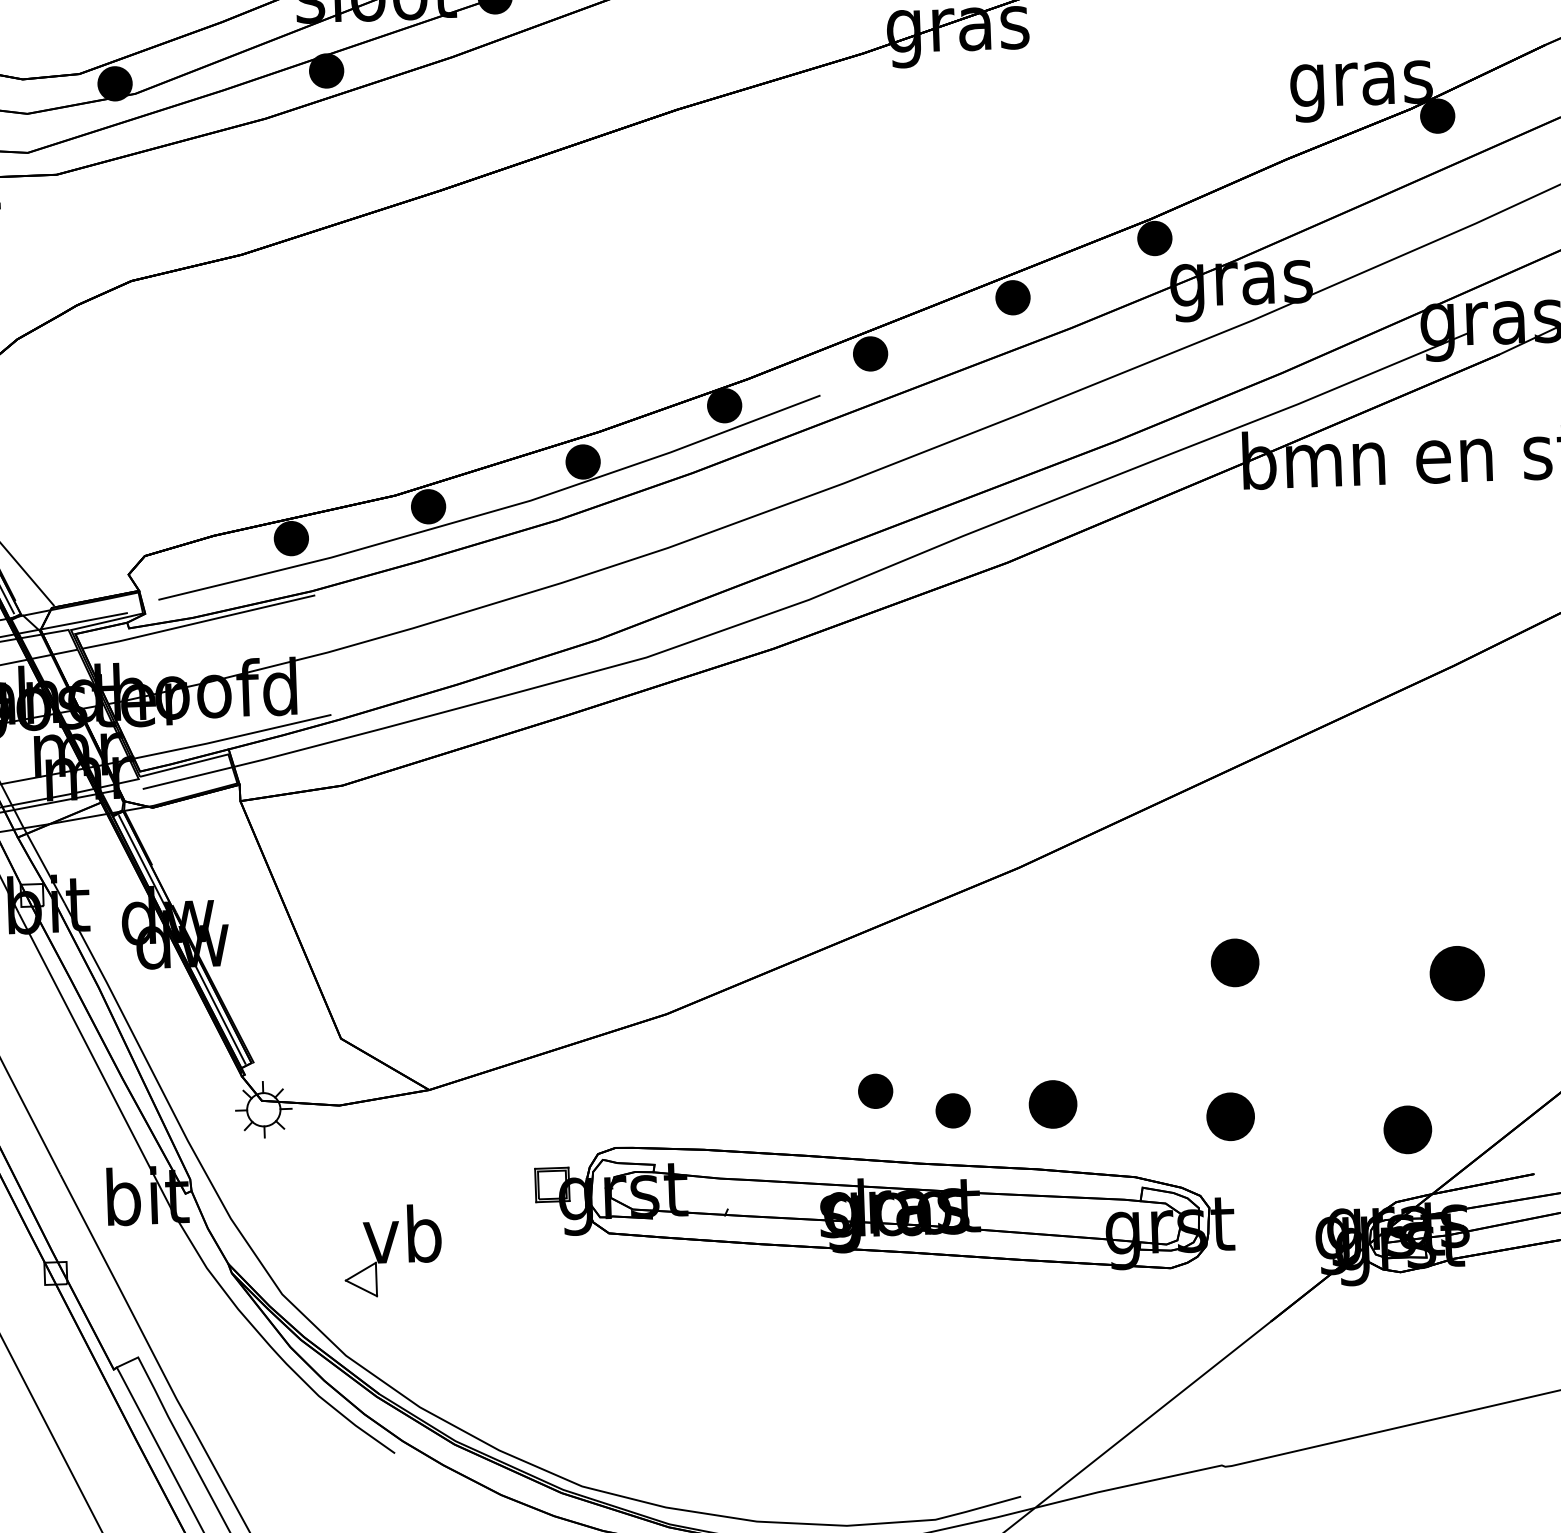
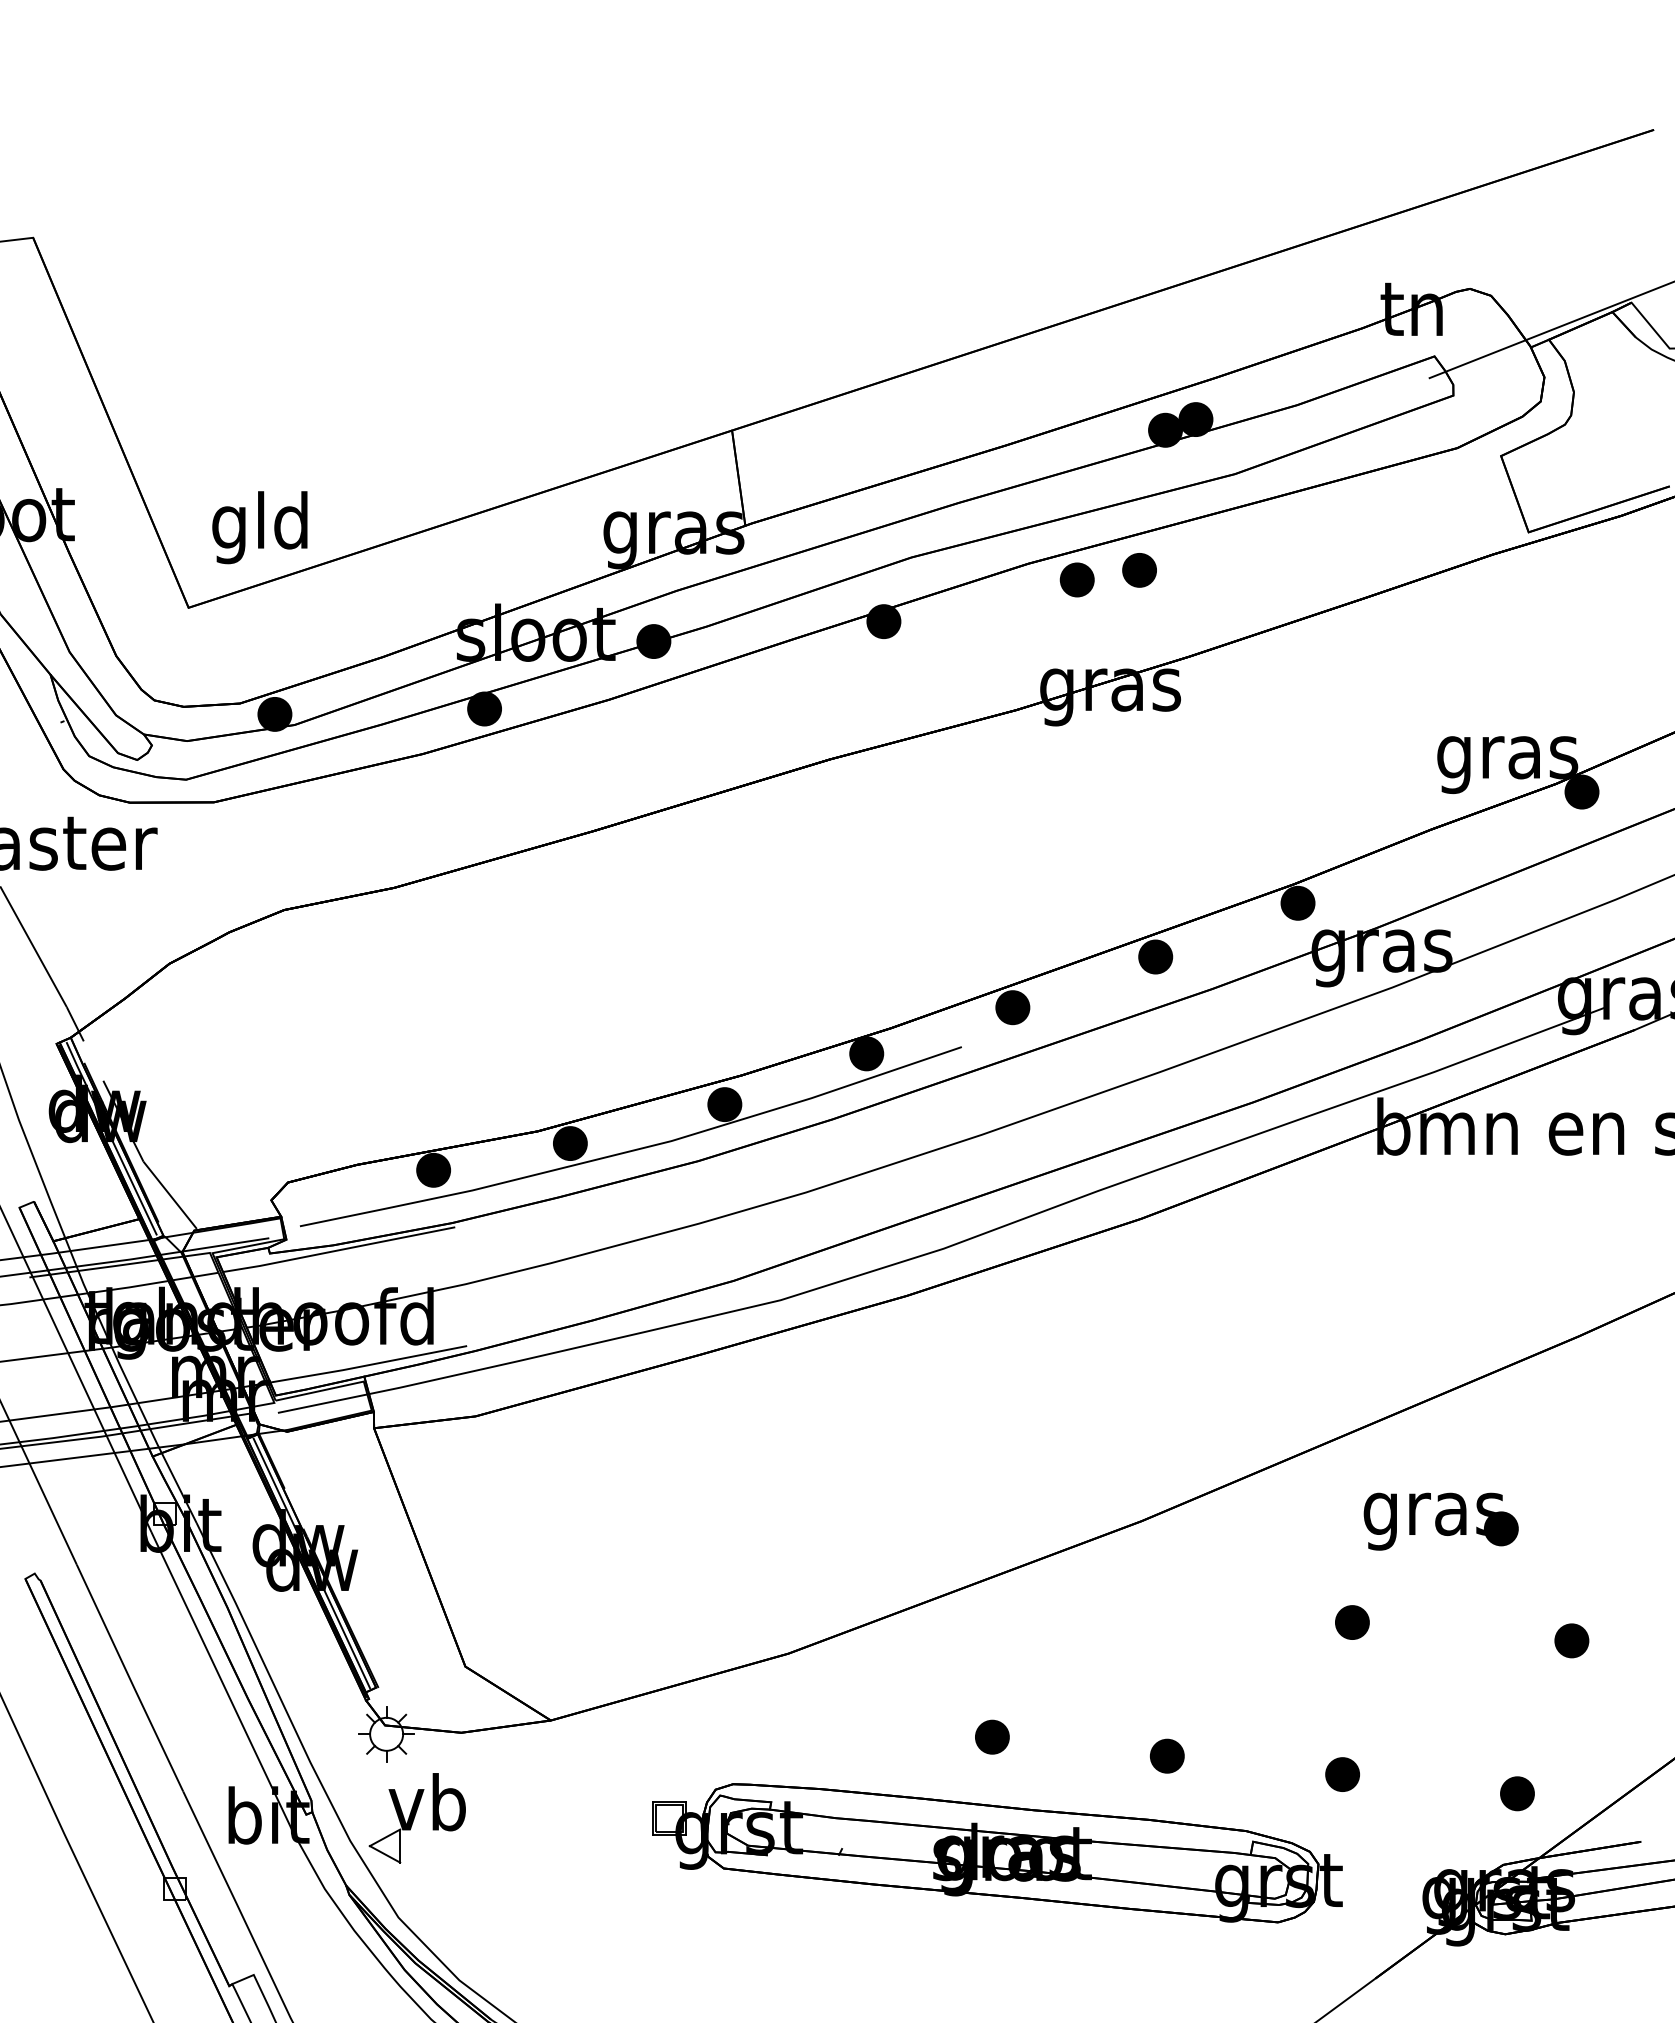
part: (1320, 857) -> (1440, 1521), added
part: (1235, 962) -> (1352, 1622), size x0.71
part: (1457, 973) -> (1571, 1640), size x0.62
part: (1052, 1103) -> (1166, 1755), size x0.71
part: (953, 1110) -> (1068, 1758), removed
part: (1230, 1116) -> (1342, 1774), size x0.71
part: (1407, 1129) -> (1517, 1793), size x0.71
part: (391, 1251) -> (416, 1818), moved

